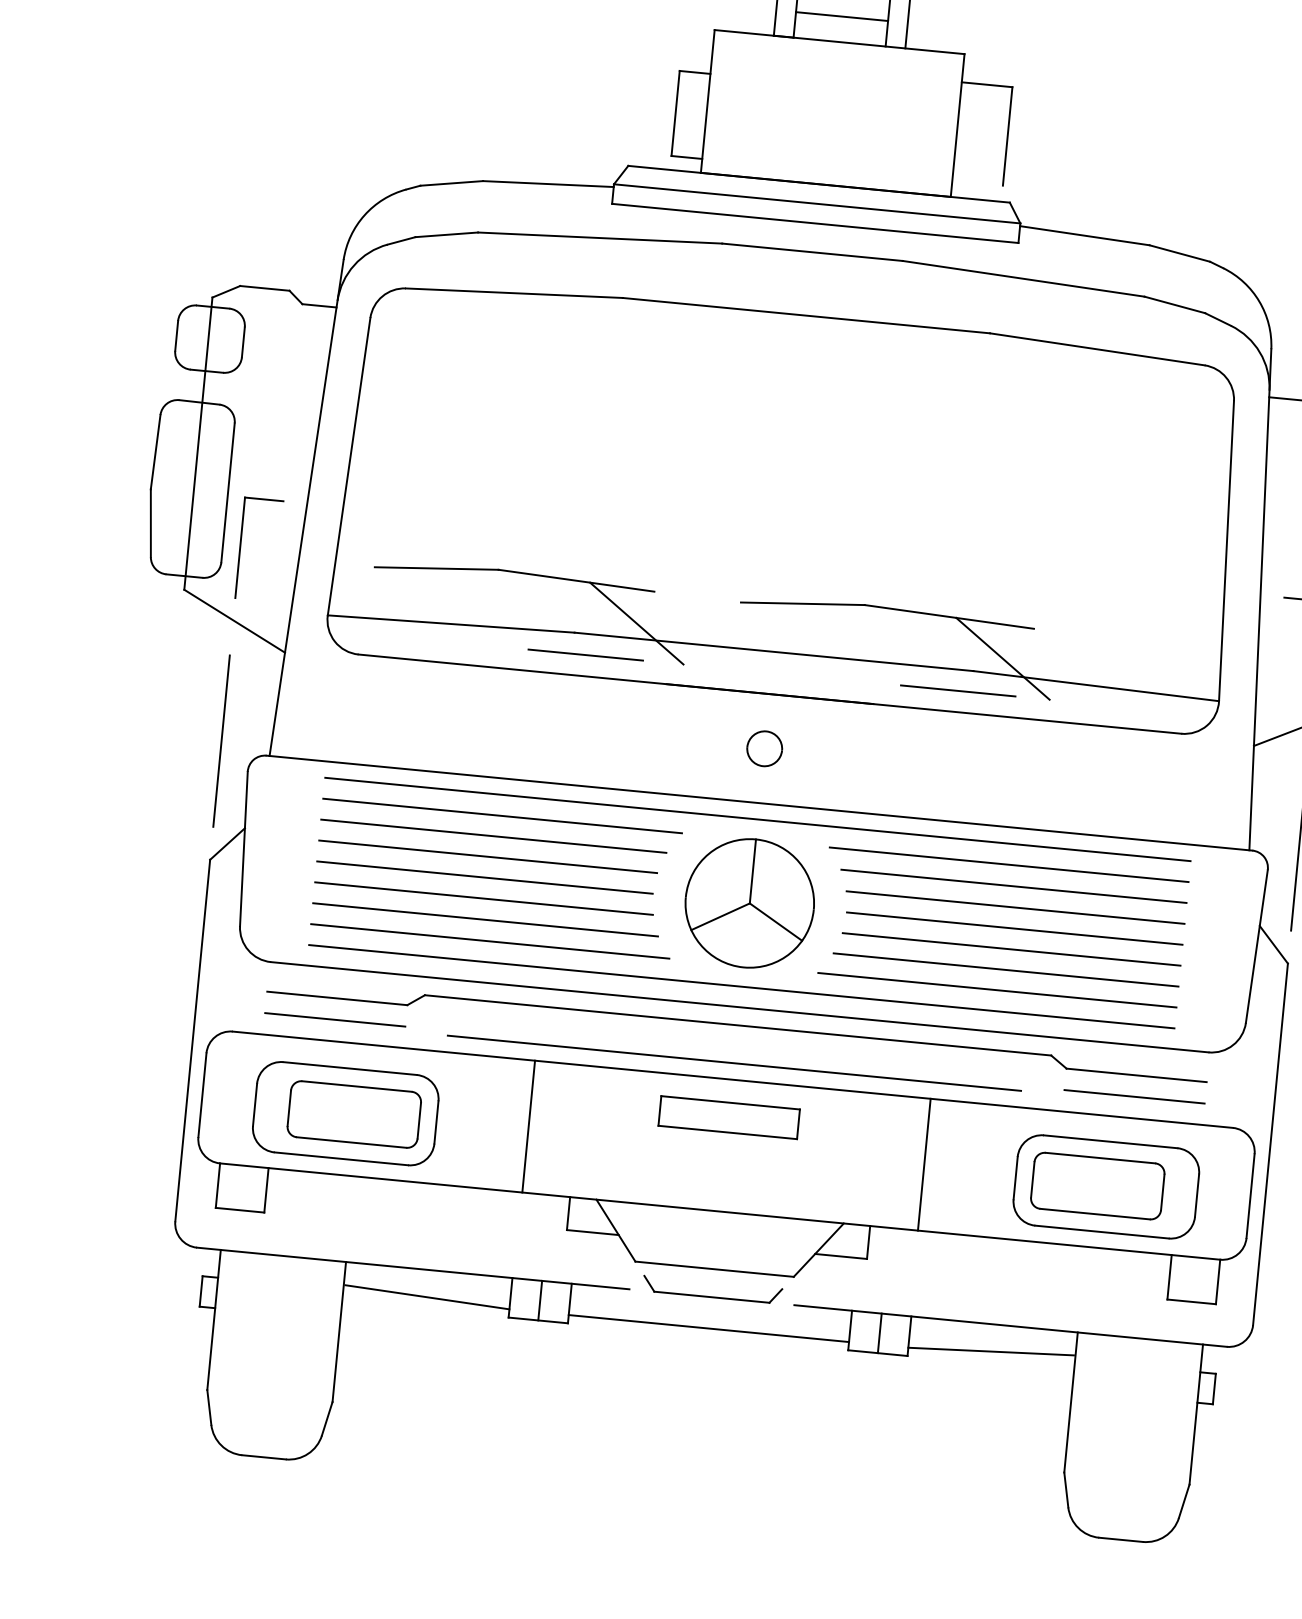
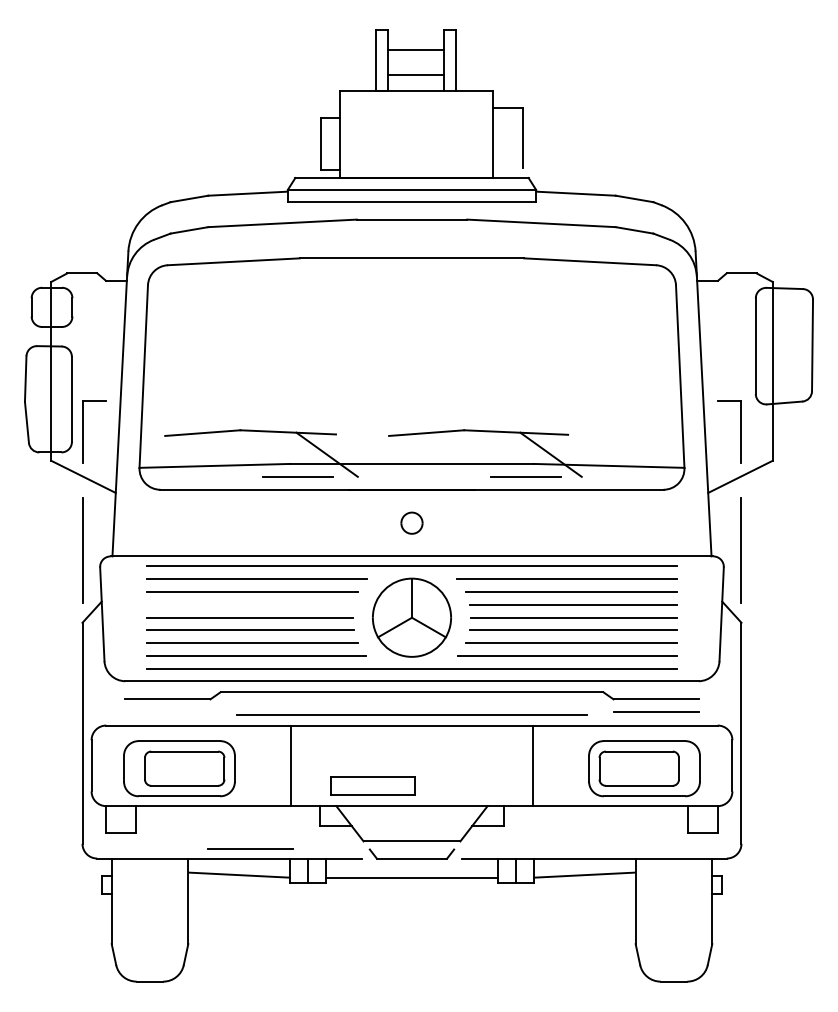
line: (487, 856) -> (250, 604), removed
line: (335, 1018) -> (250, 848), moved
part: (728, 1117) -> (372, 785), moved

